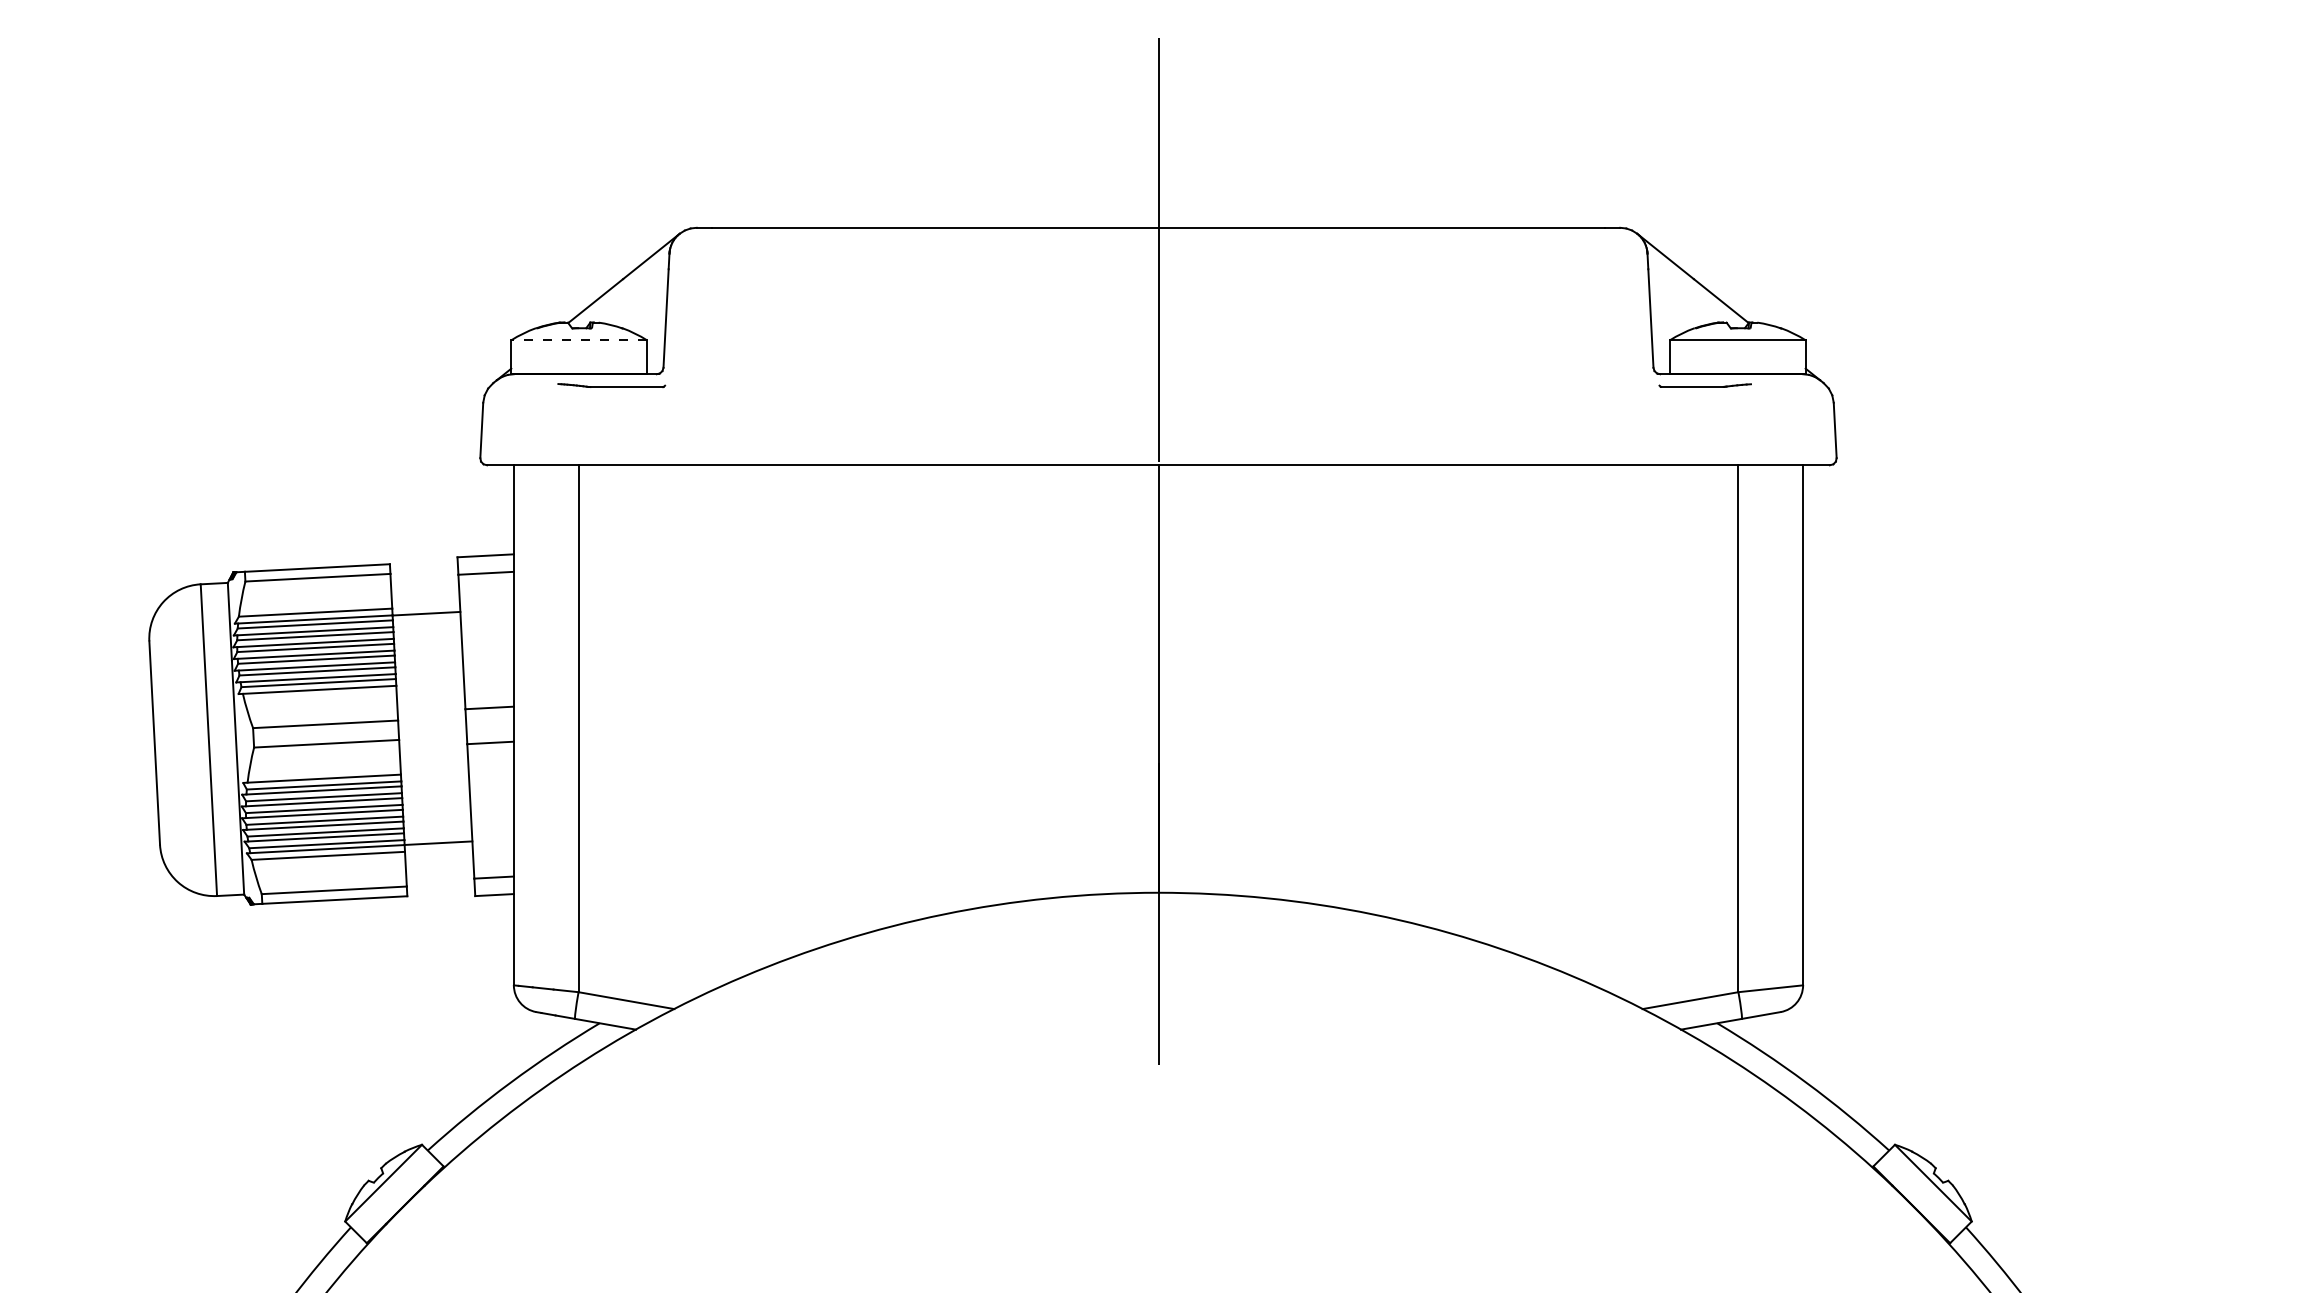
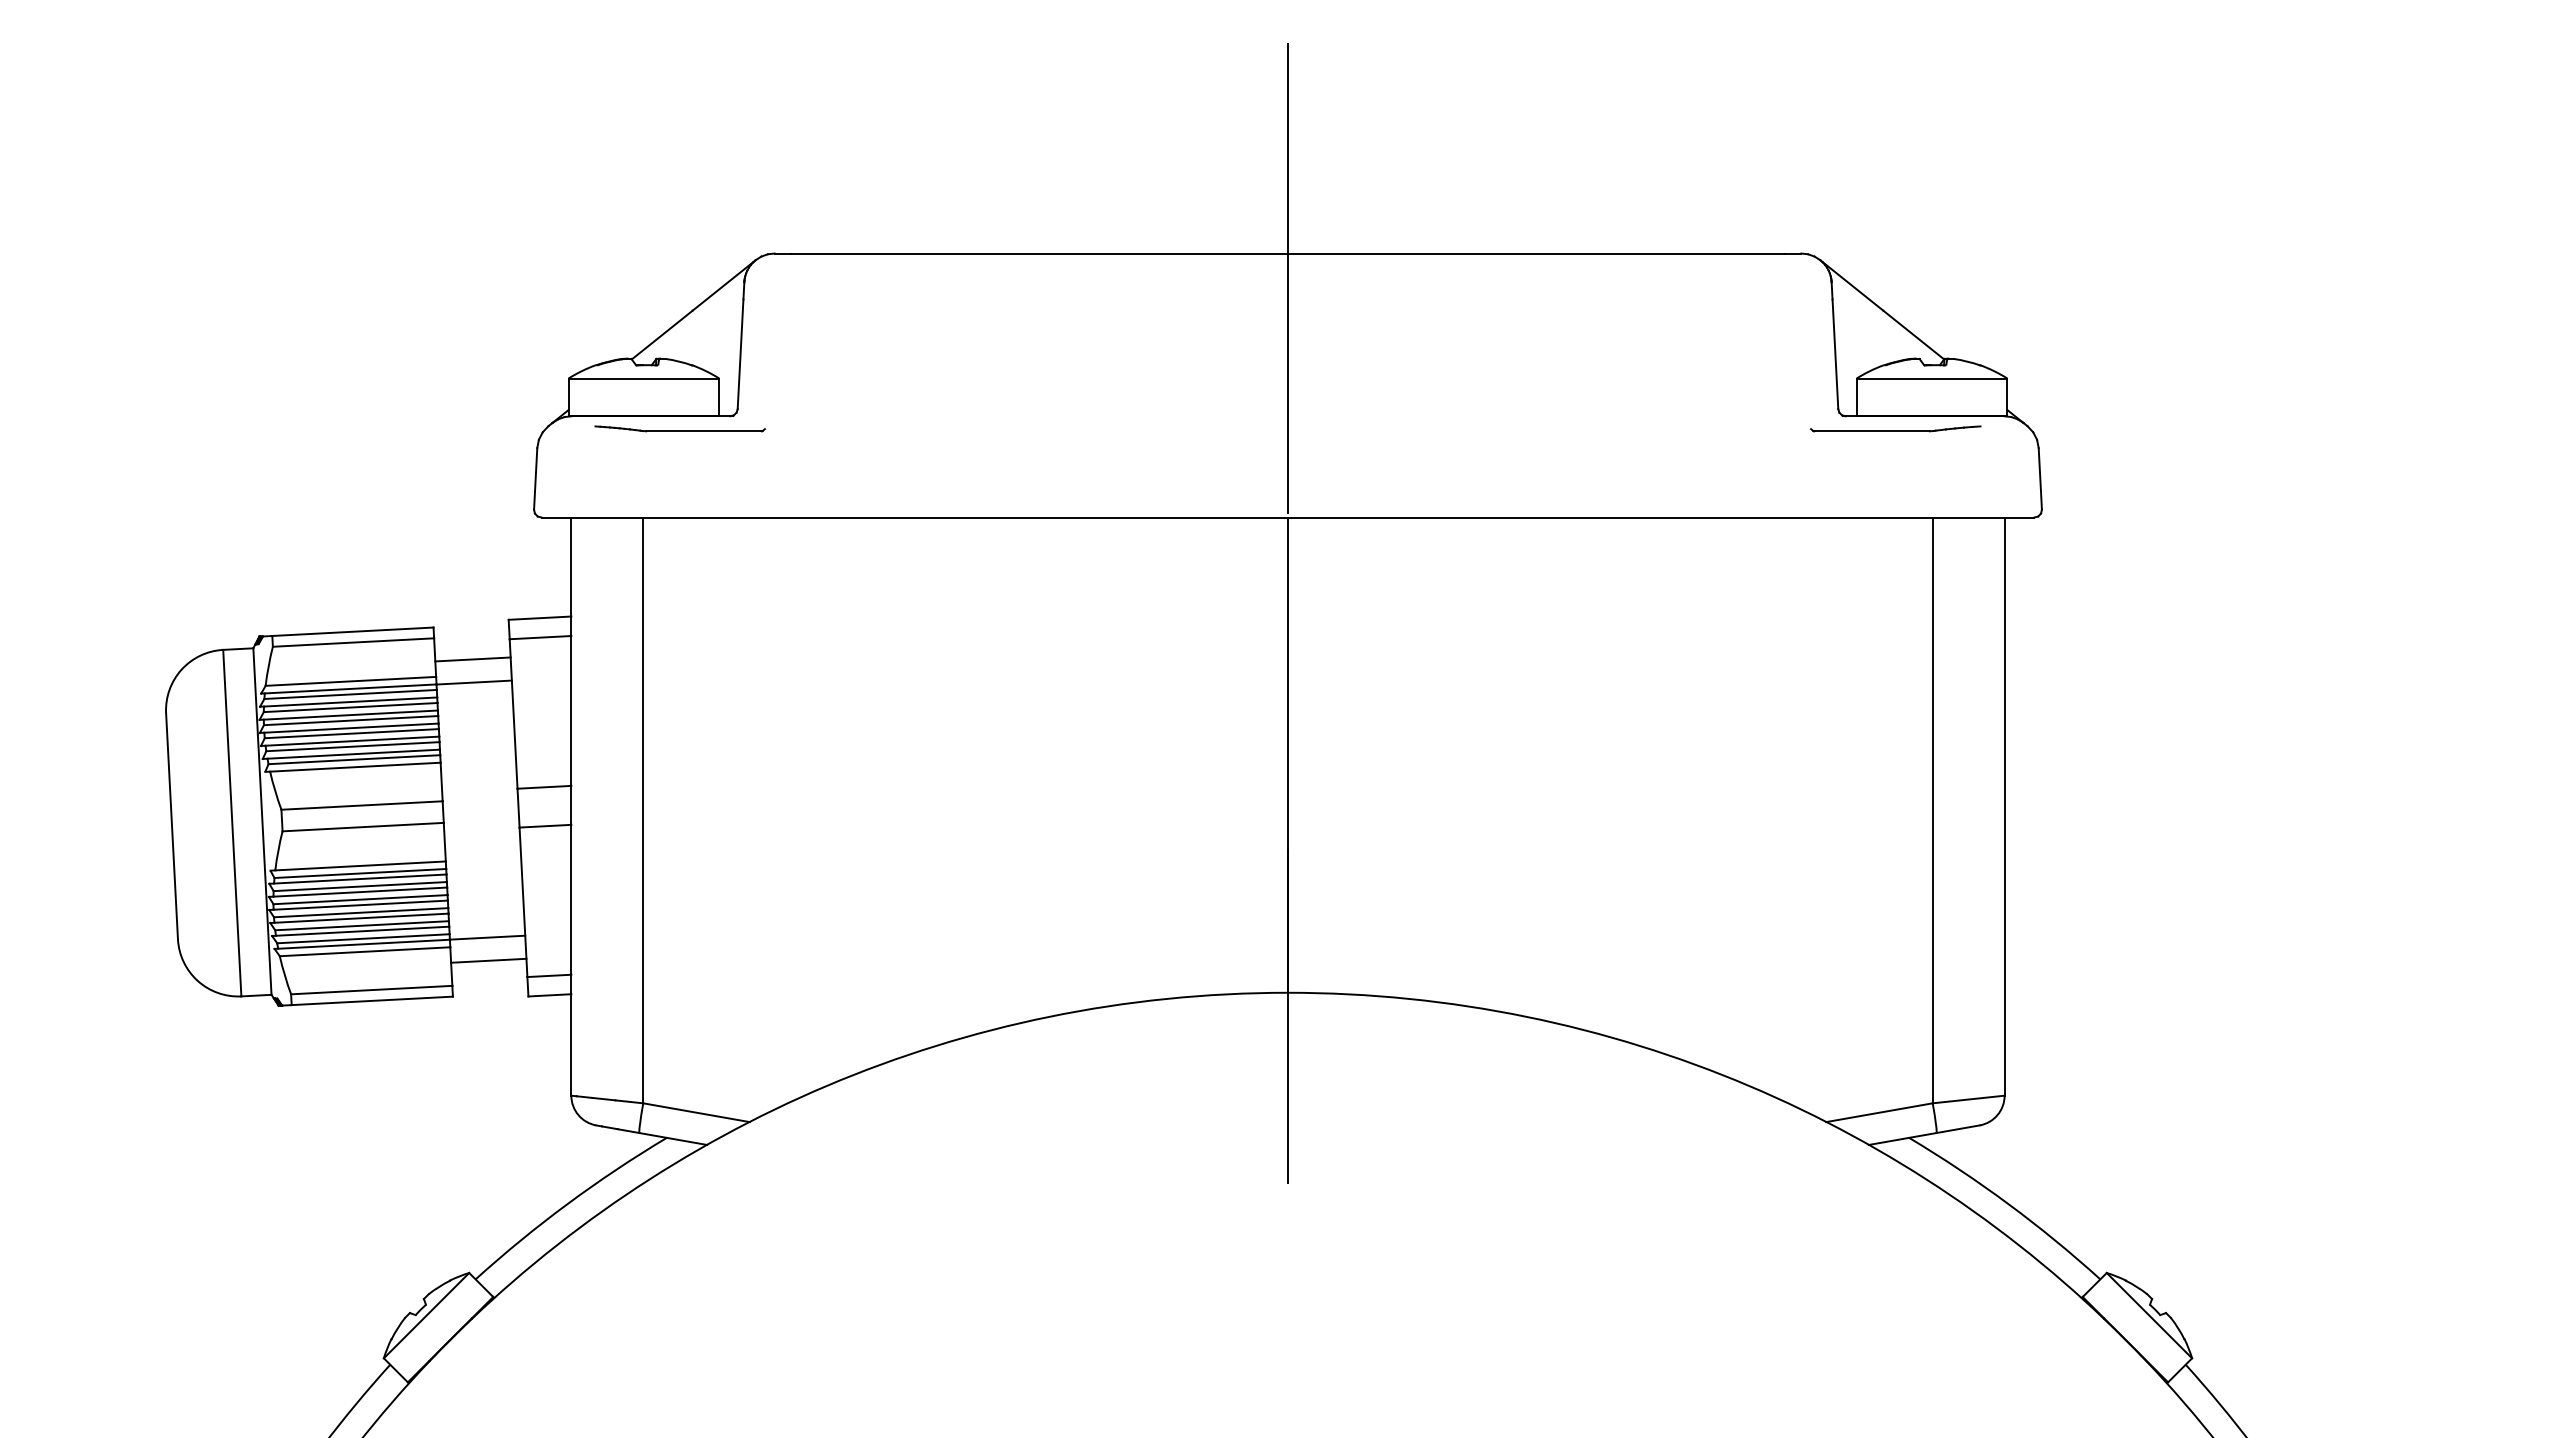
line: (578, 340) -> (643, 378), dashed -> solid
part: (611, 385) -> (679, 428), size x1.43
part: (1704, 385) -> (1895, 428), size x1.67
line: (424, 592) -> (472, 659), added
line: (439, 863) -> (488, 960), added

